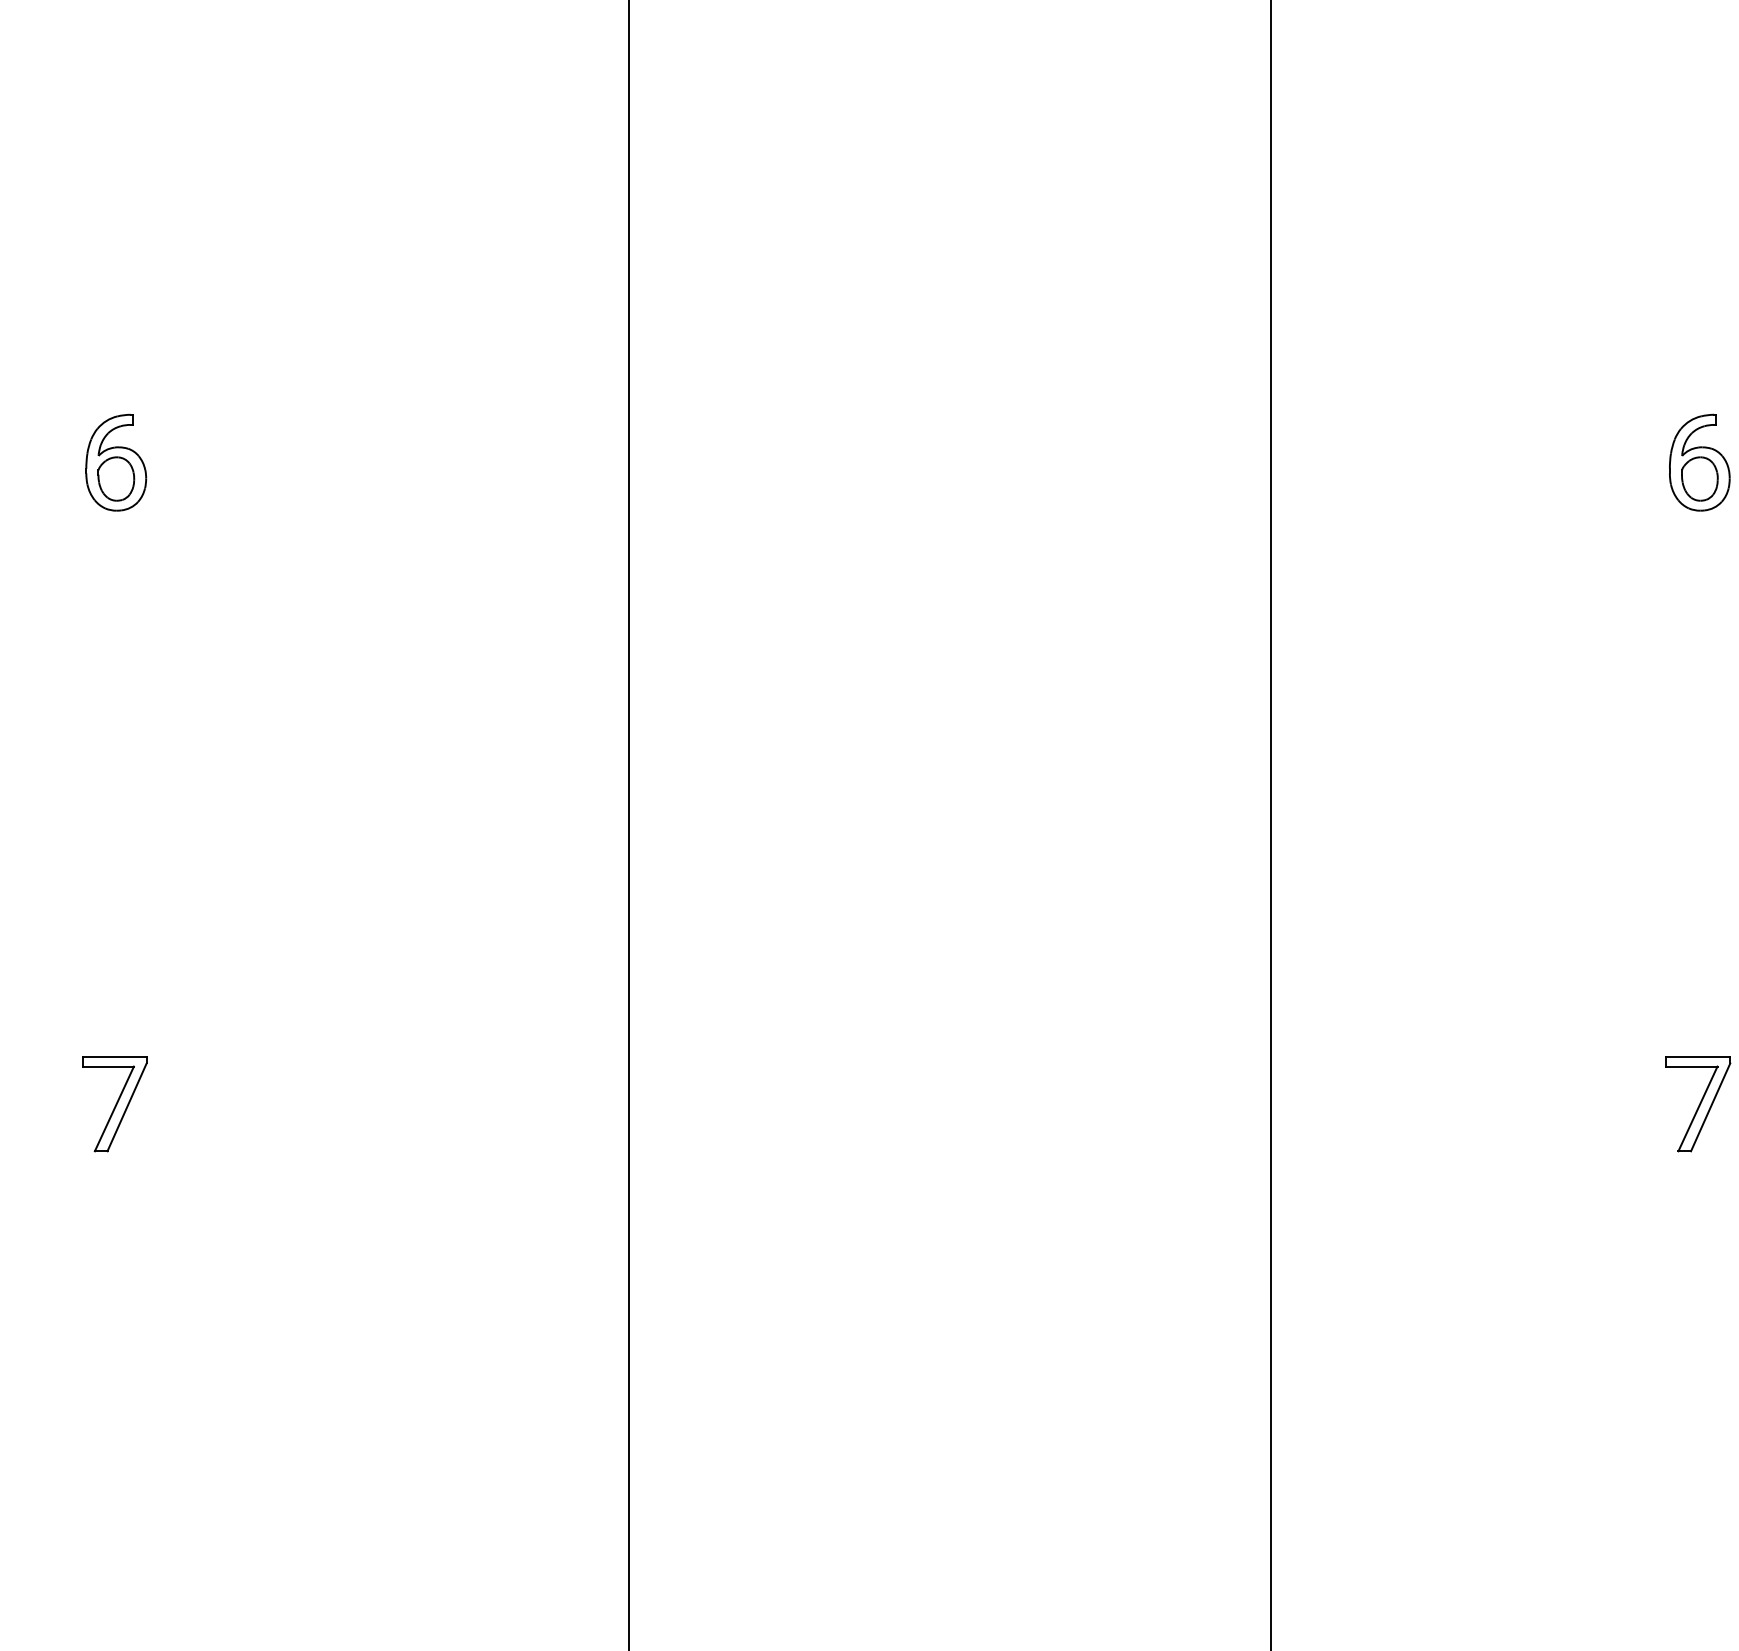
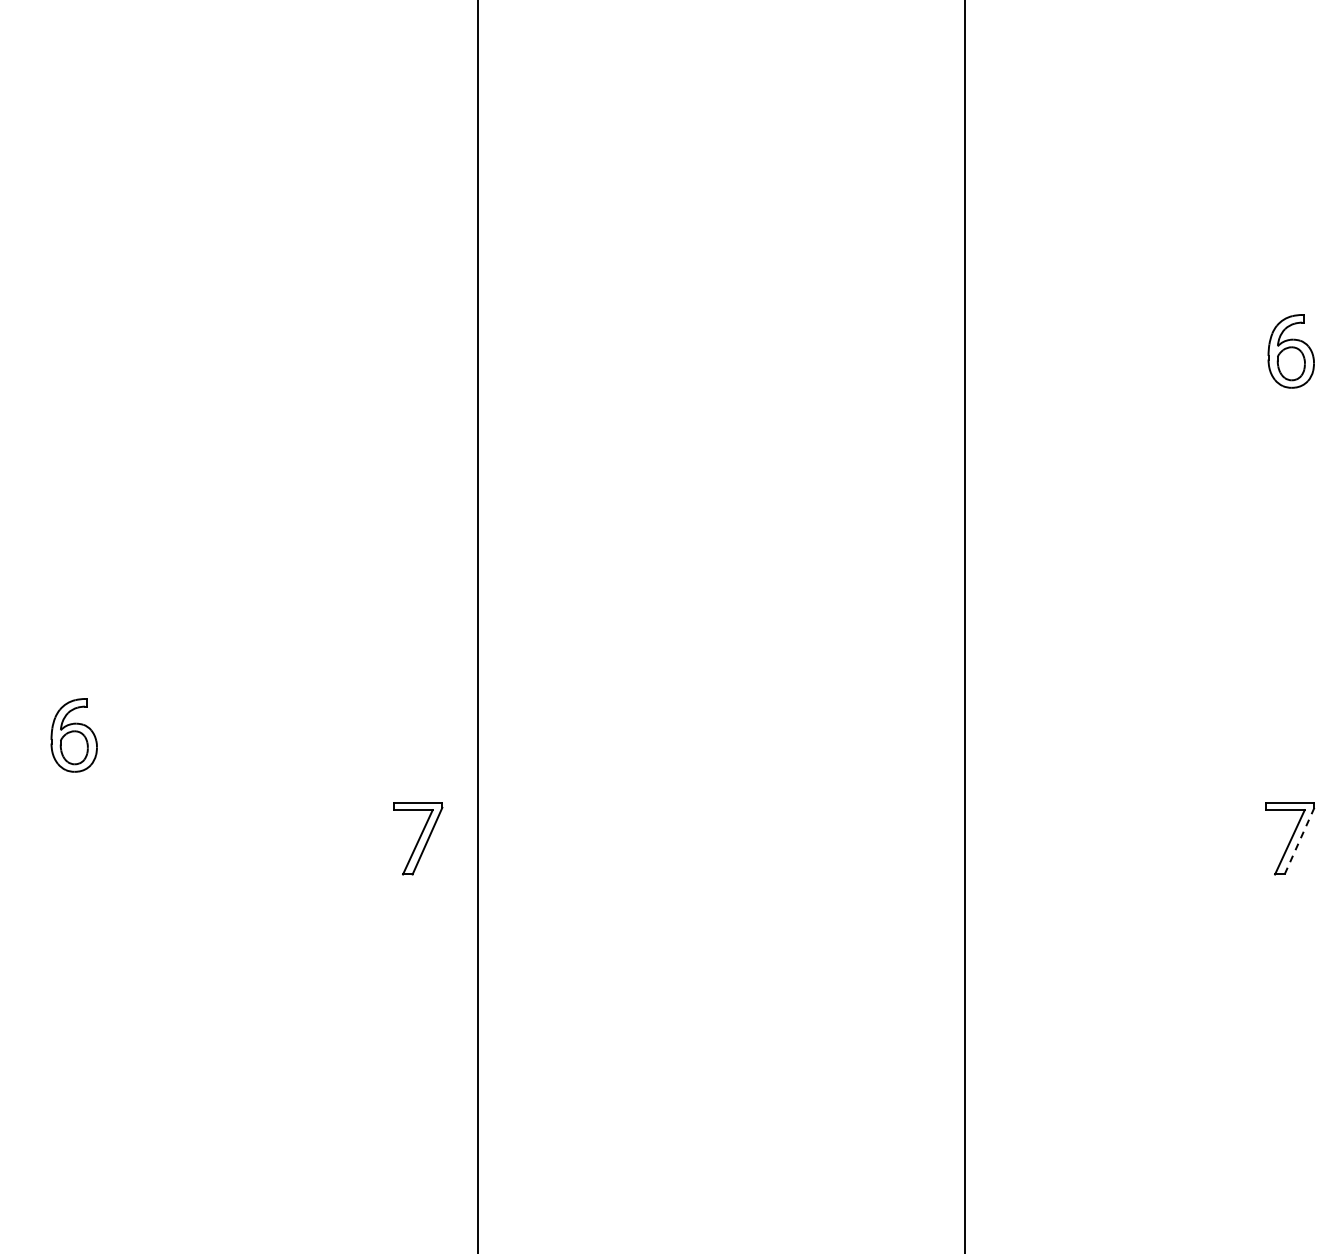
part: (115, 462) -> (73, 735), moved
part: (115, 1103) -> (418, 838), moved
line: (1710, 1107) -> (1299, 841), solid -> dashed

